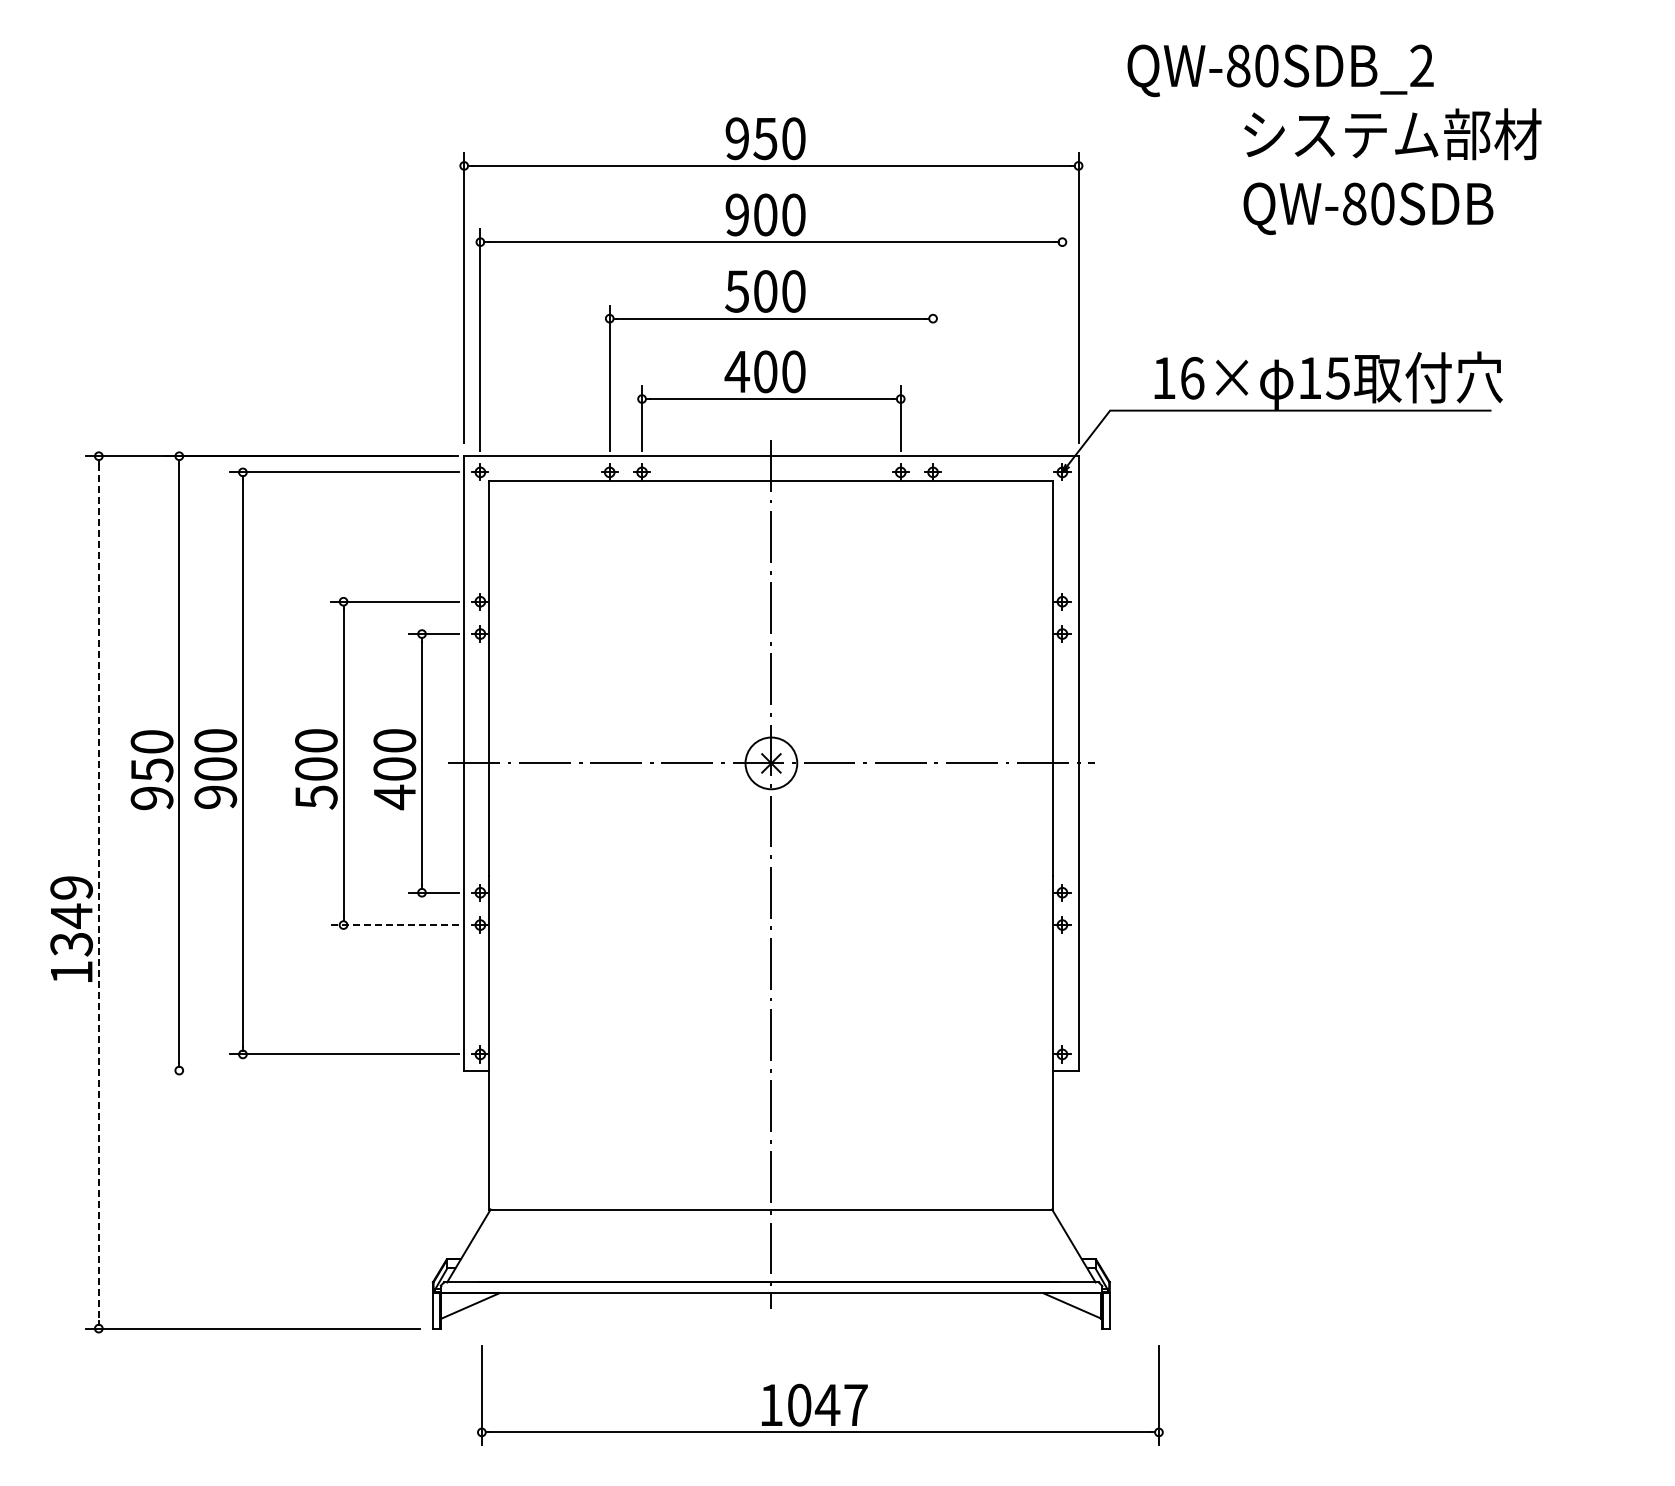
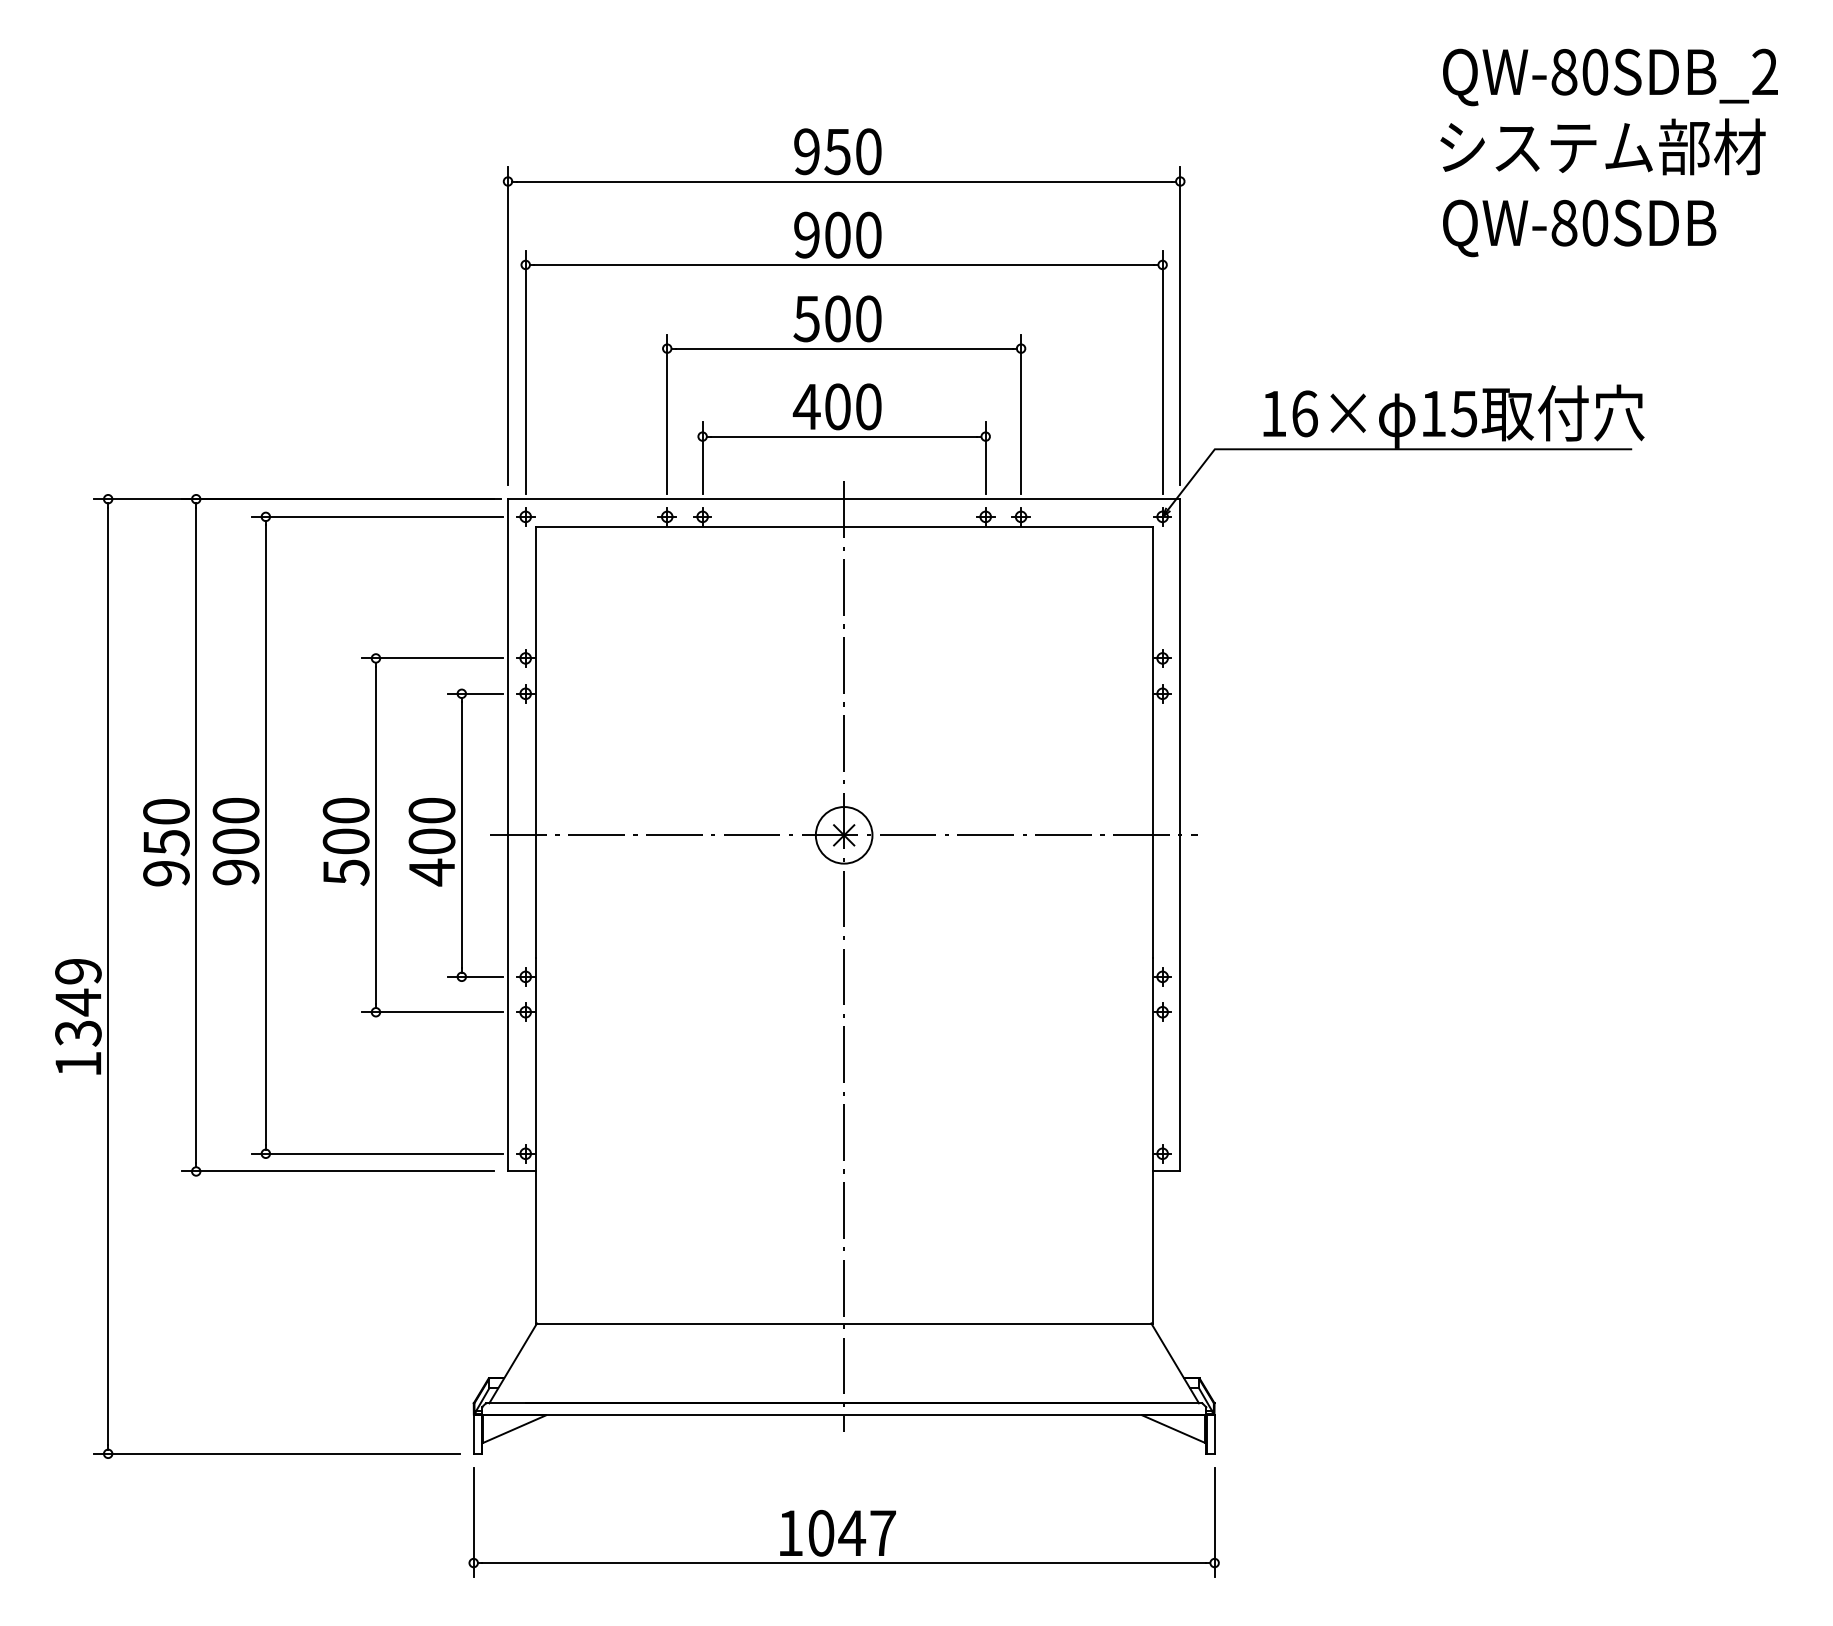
text: (1280, 70) -> (1610, 77), moved
text: (1392, 134) -> (1602, 147), moved
text: (1368, 208) -> (1579, 228), moved
line: (1062, 340) -> (1162, 372), added
line: (933, 378) -> (1021, 414), added
line: (98, 892) -> (107, 976), dashed -> solid
line: (394, 925) -> (431, 1012), dashed -> solid
line: (308, 1070) -> (337, 1171), added
part: (820, 1395) -> (844, 1522), moved

